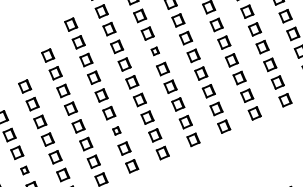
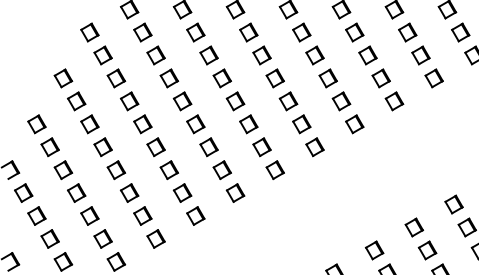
part: (154, 51) -> (208, 55), size x1.67
part: (116, 131) -> (168, 170), size x1.67
part: (24, 170) -> (49, 238), size x1.67

